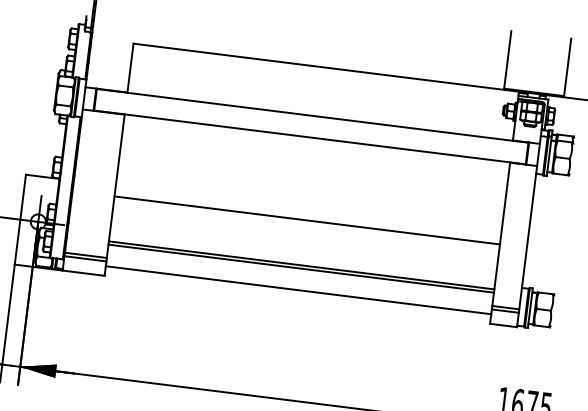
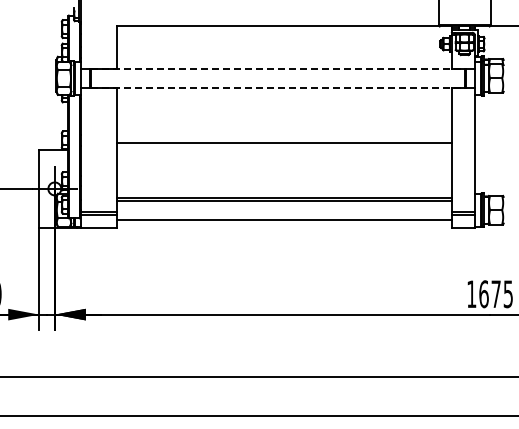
line: (313, 116) -> (278, 69), solid -> dashed
line: (310, 137) -> (278, 87), solid -> dashed
line: (307, 220) -> (284, 143), moved

